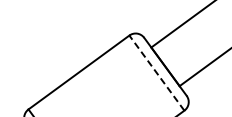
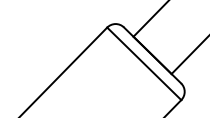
line: (156, 73) -> (143, 64), dashed -> solid

